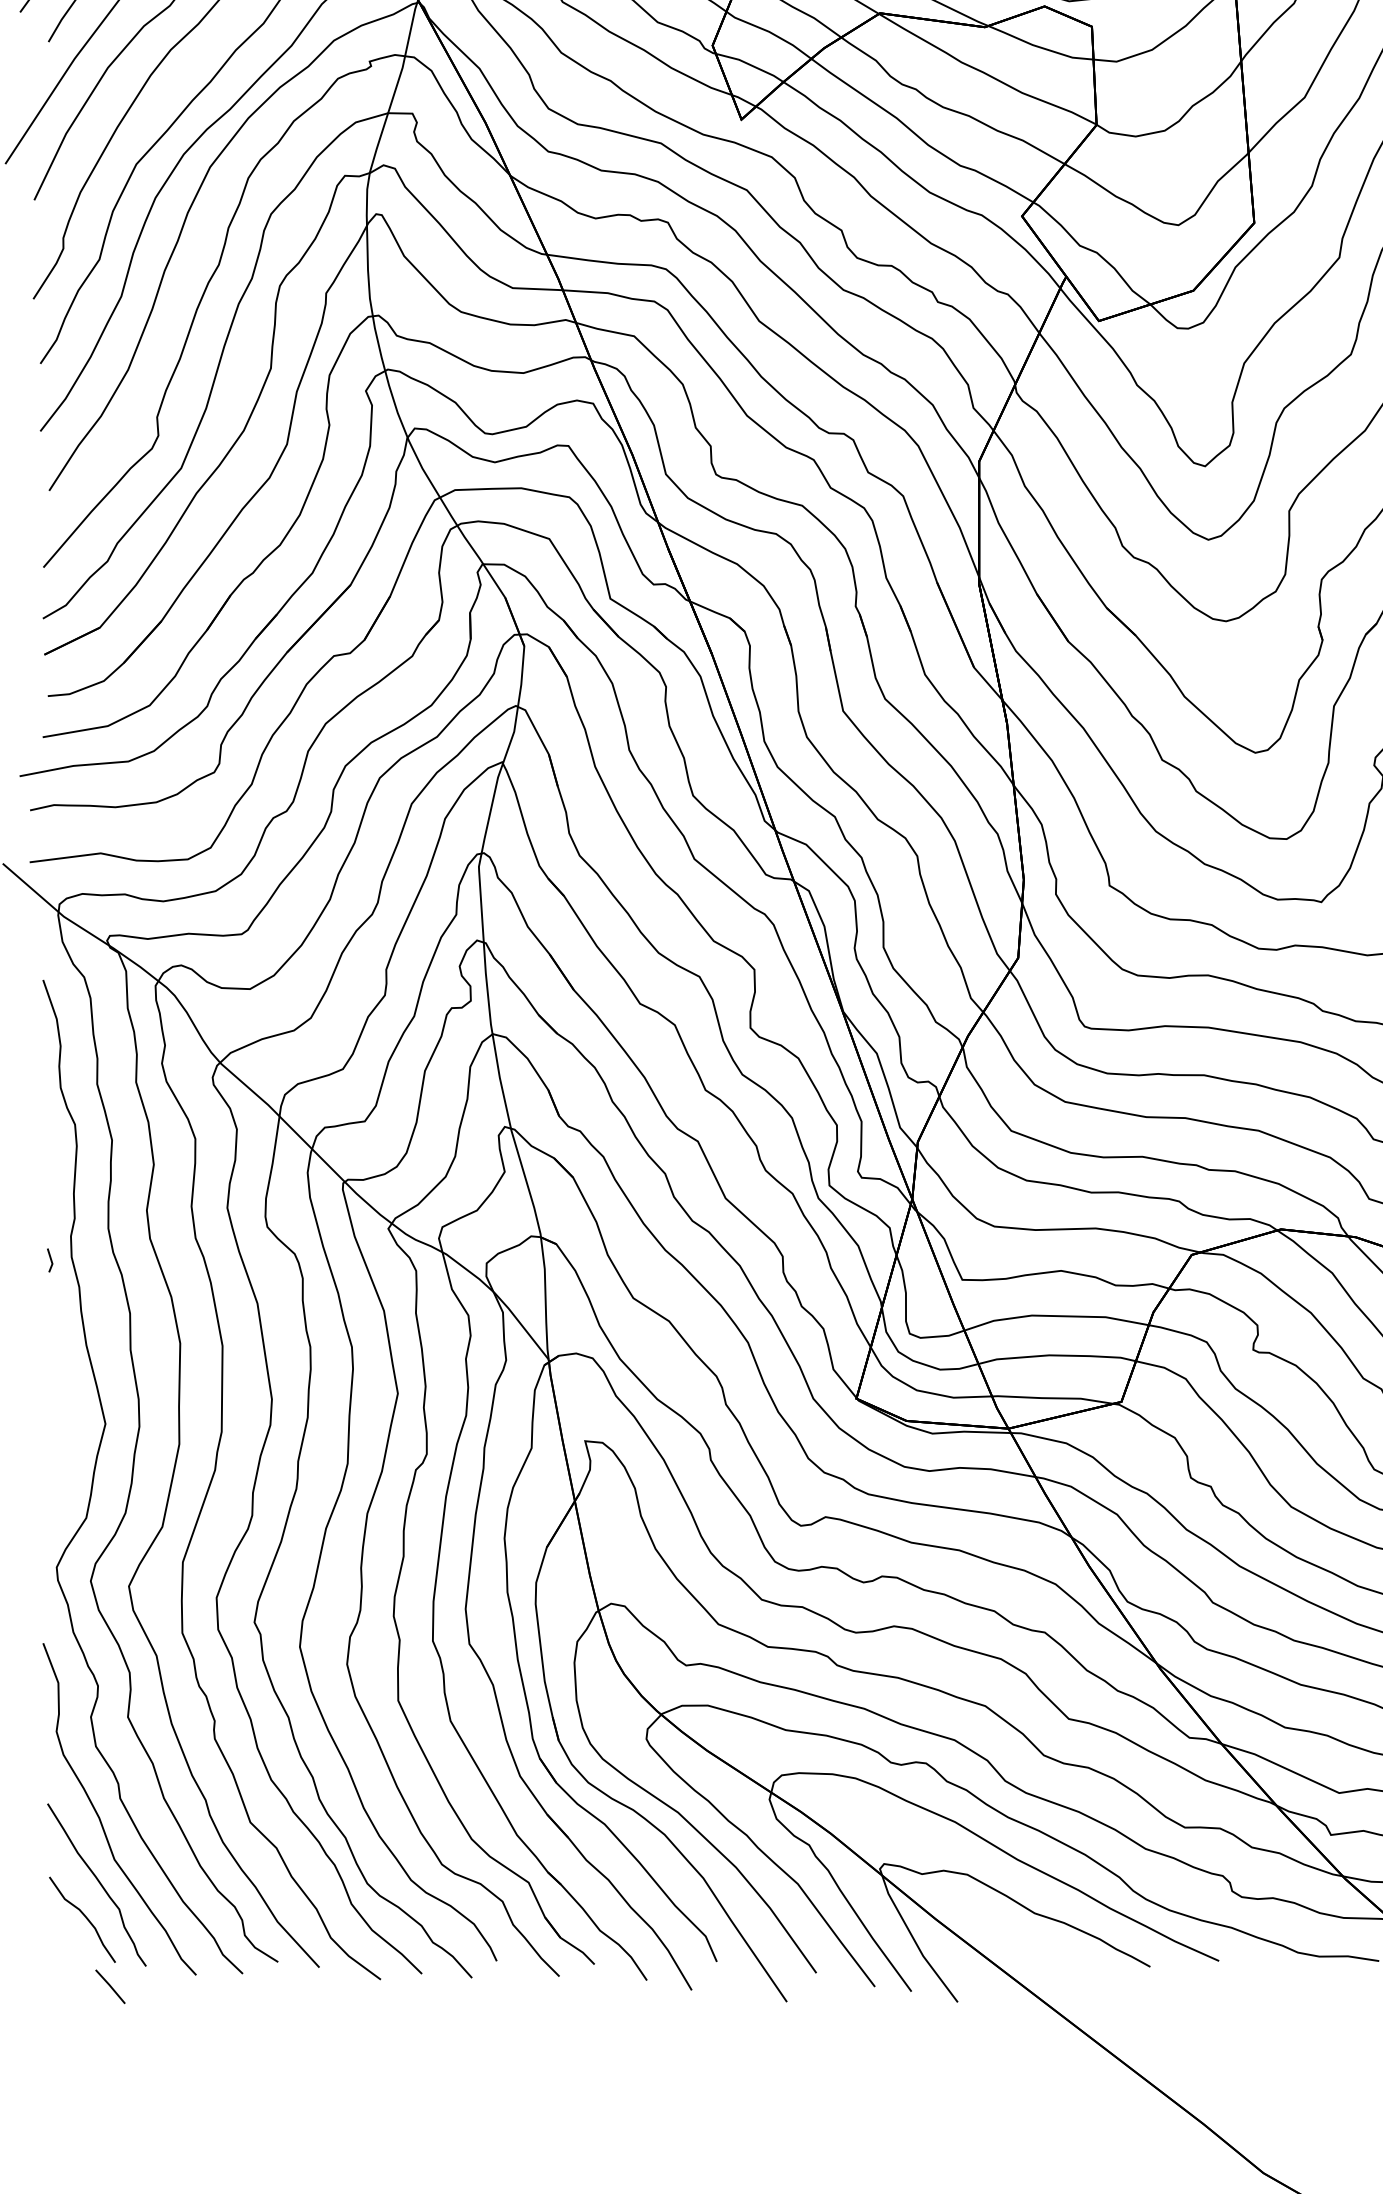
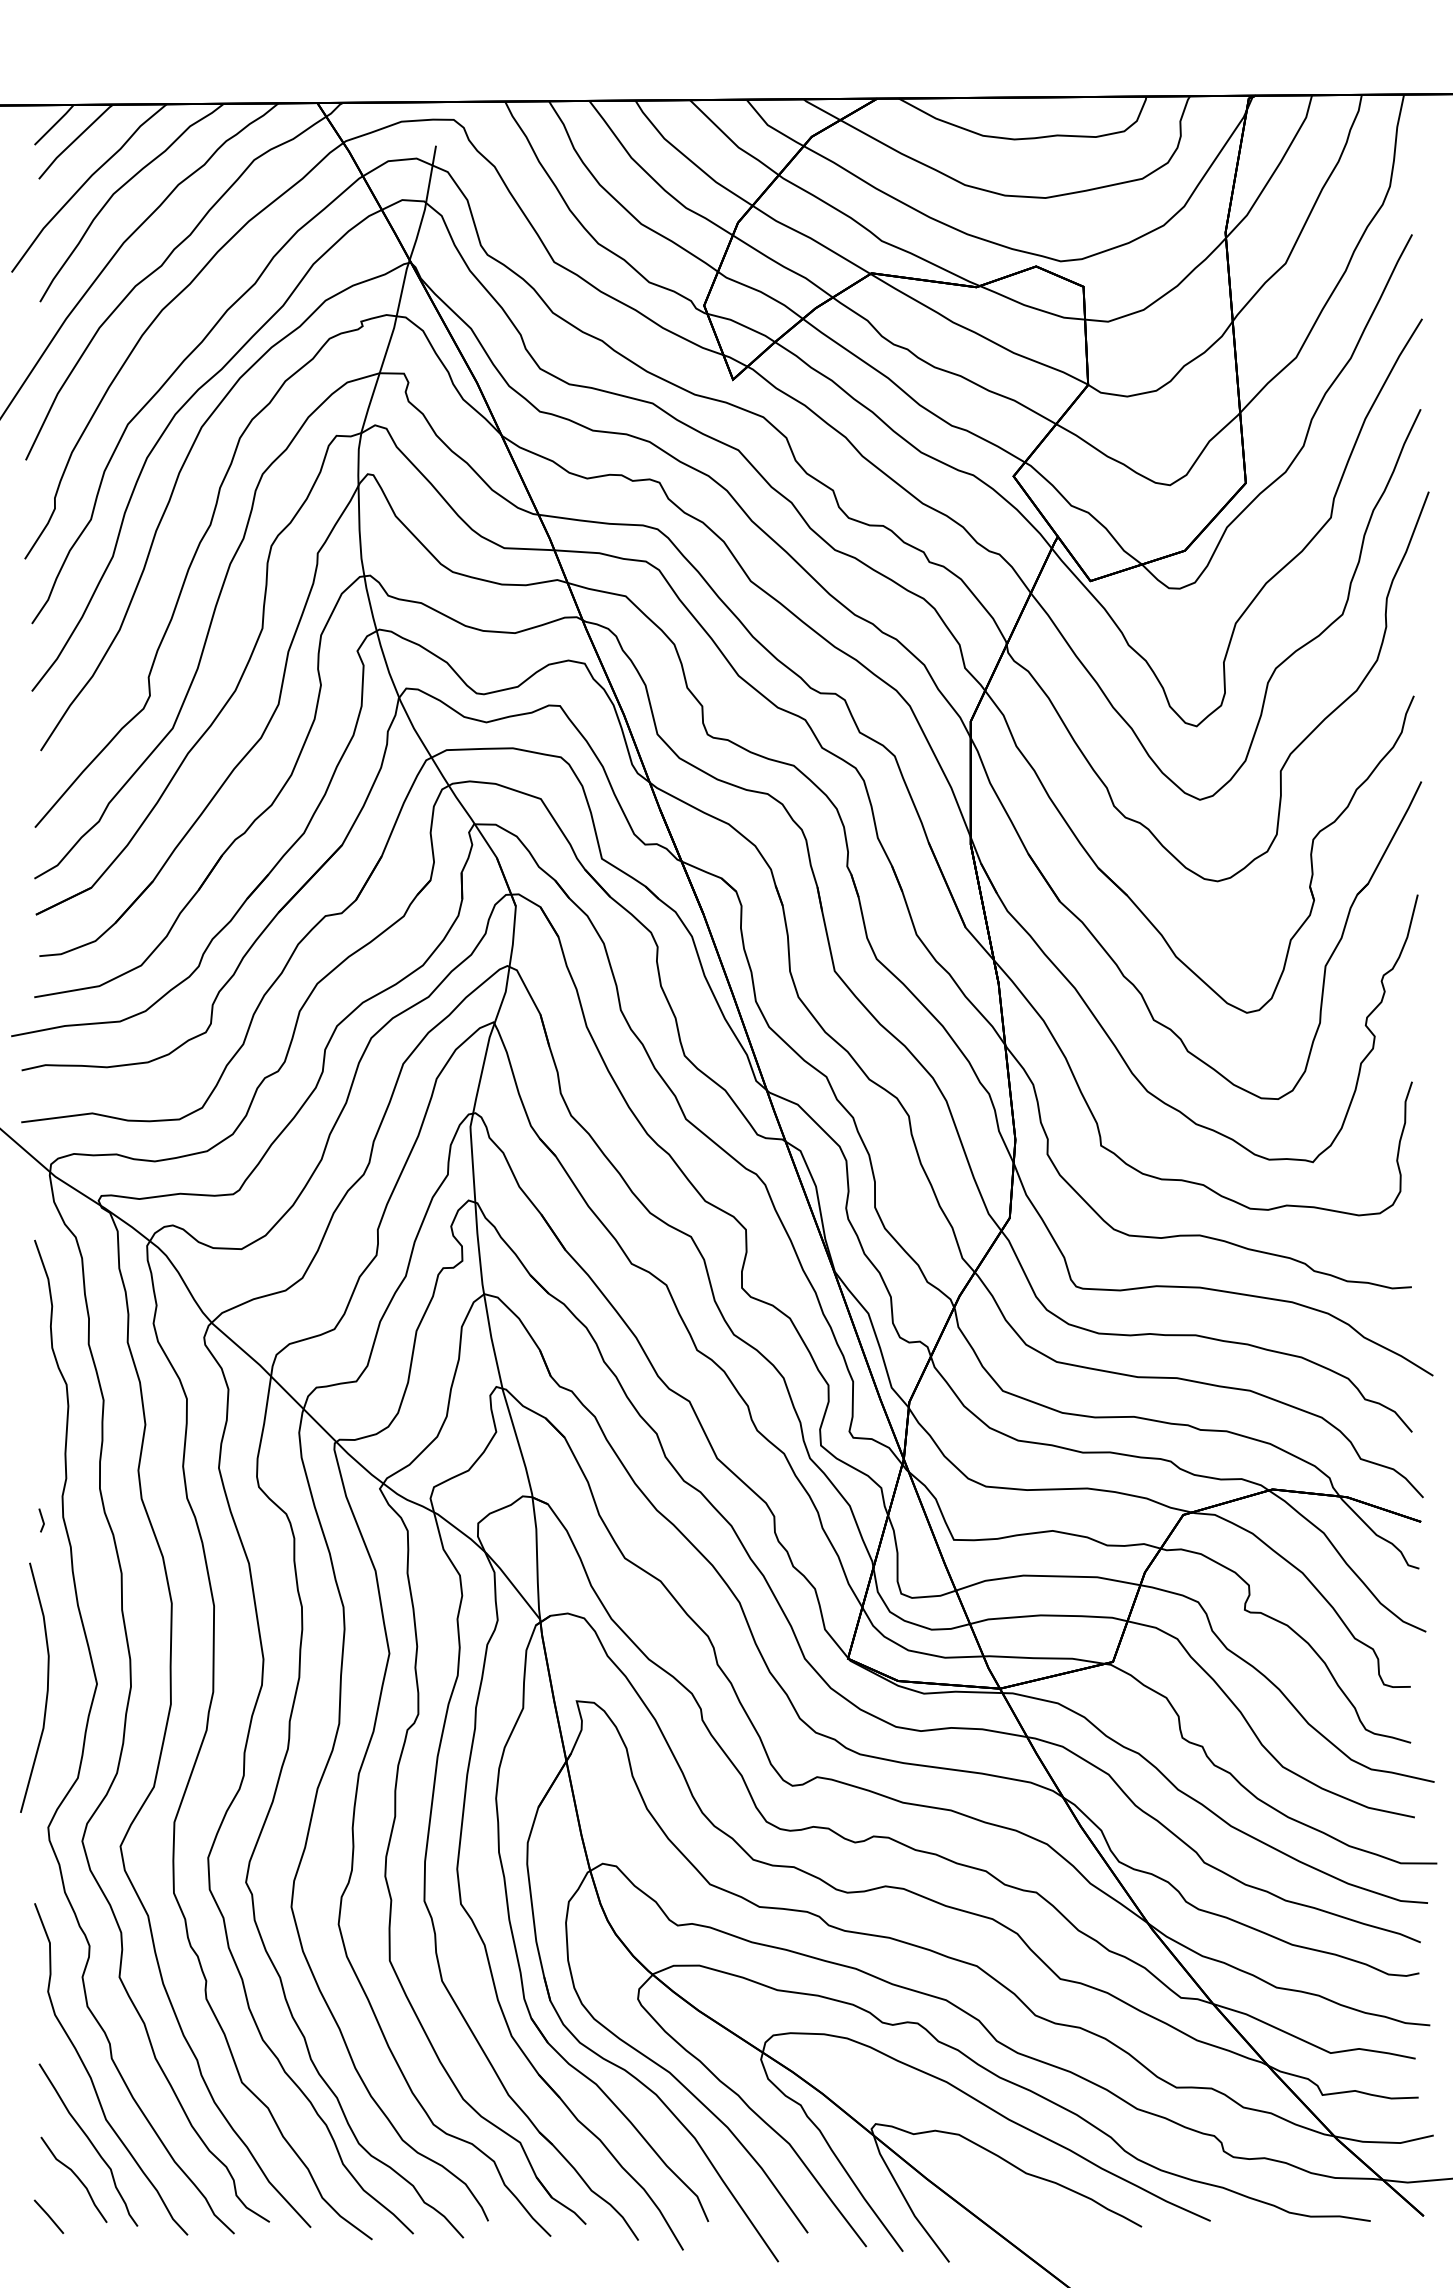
curve: (54, 1430) -> (46, 1690), added
line: (109, 1986) -> (48, 2216), moved

